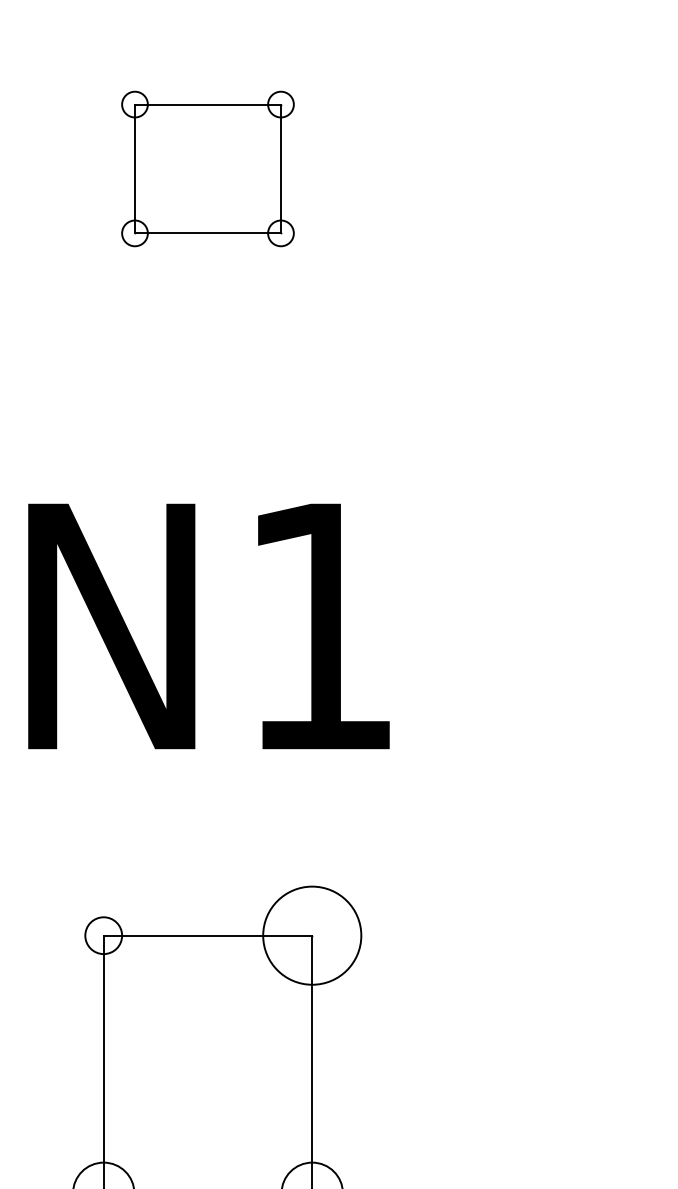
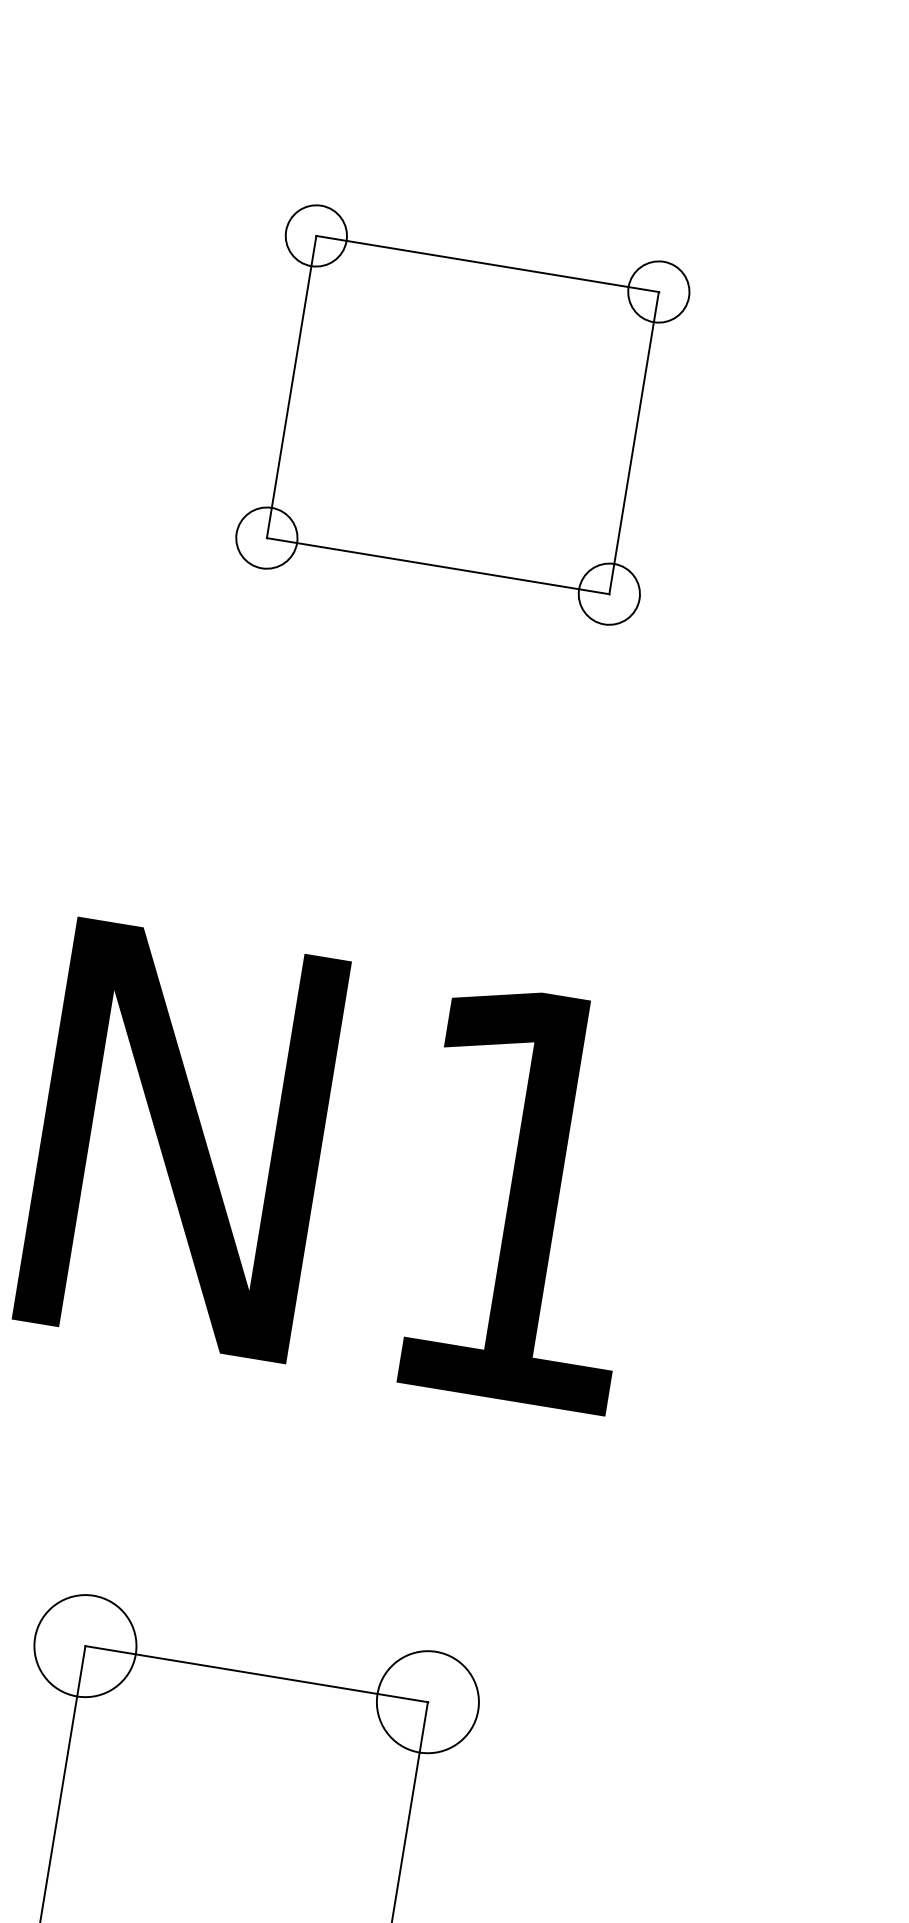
part: (207, 168) -> (462, 414), size x1.43
circle: (103, 935) -> (85, 1645), size x1.67
circle: (311, 935) -> (426, 1701), size x0.62

